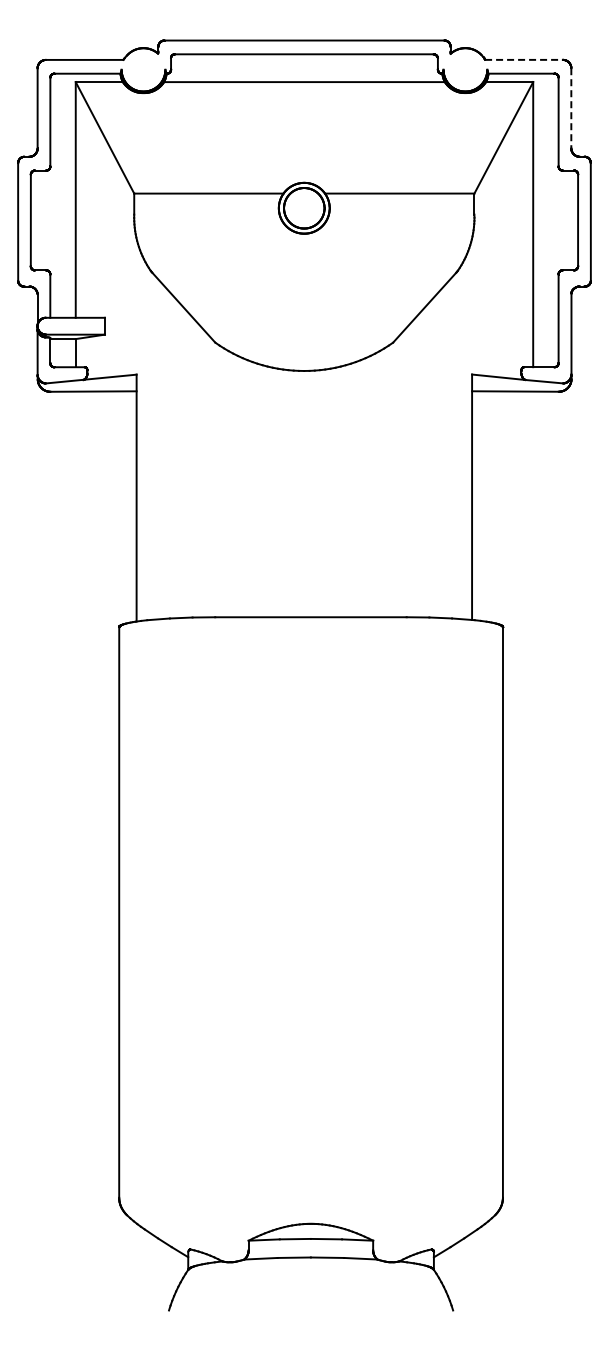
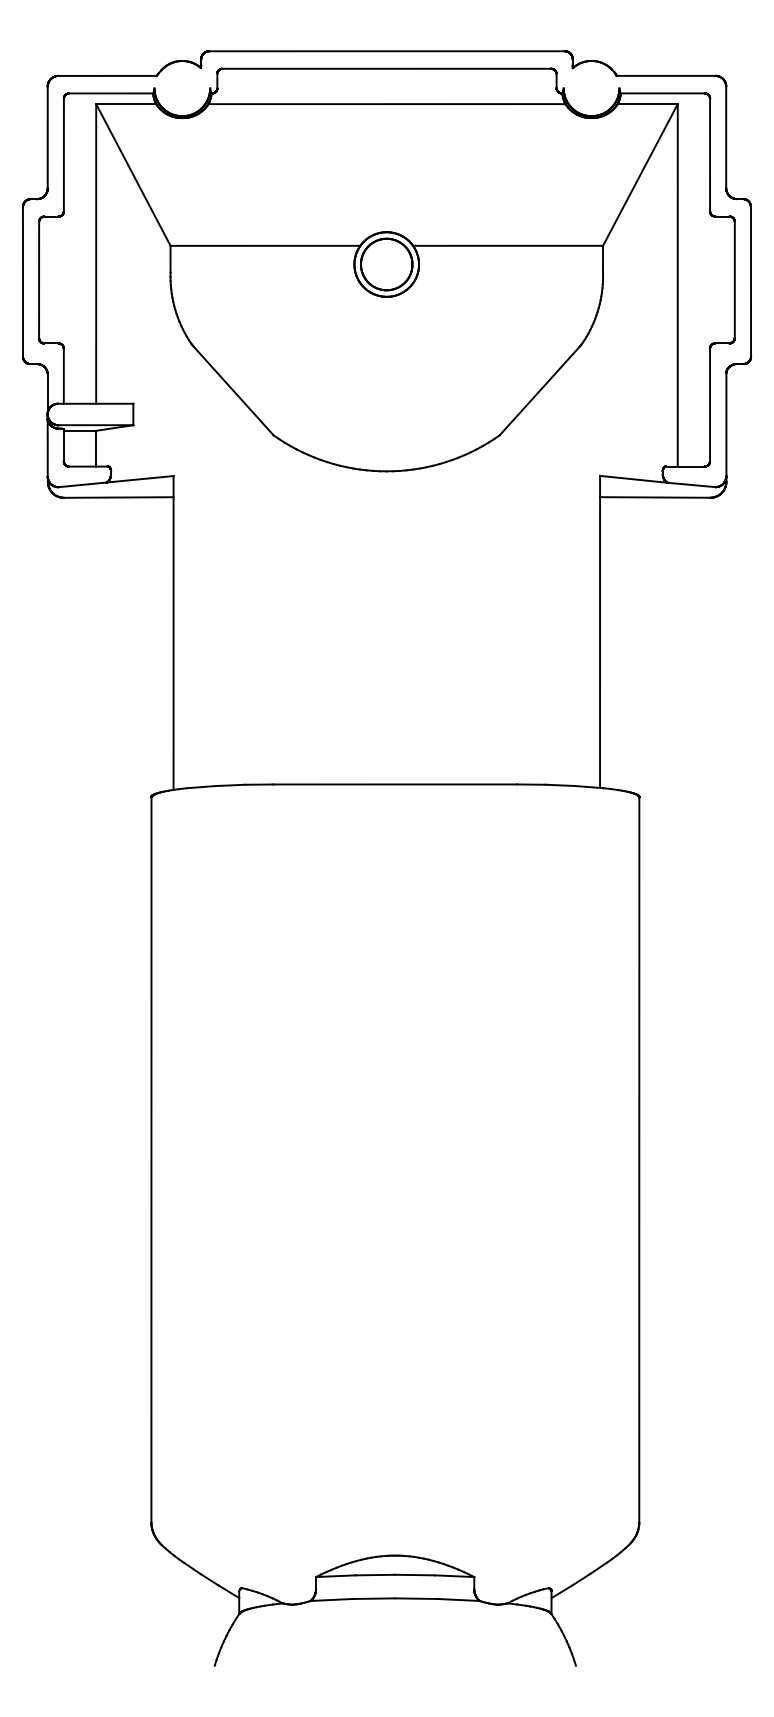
line: (523, 59) -> (665, 75), dashed -> solid
line: (571, 108) -> (726, 137), dashed -> solid

